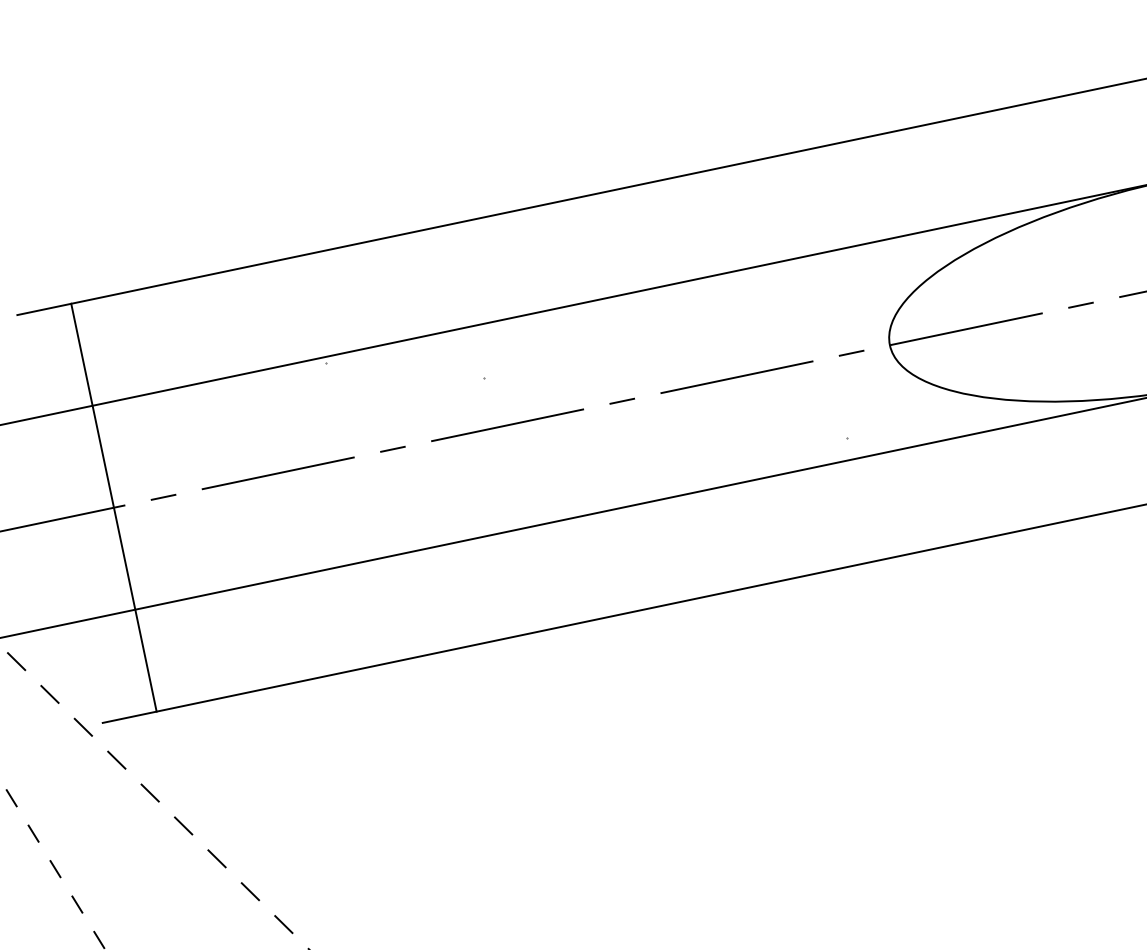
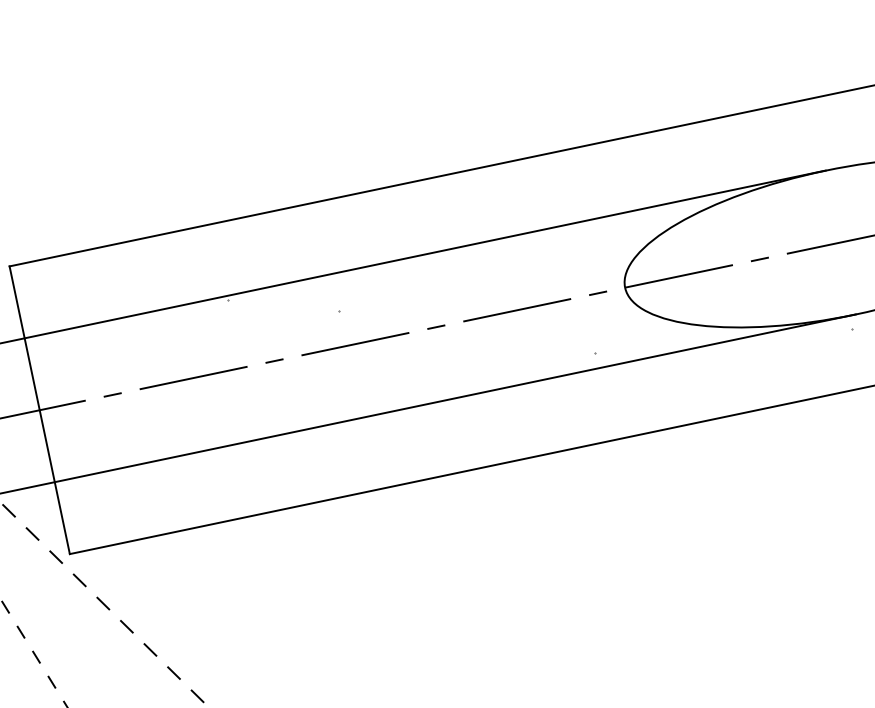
line: (113, 508) -> (39, 410), moved

